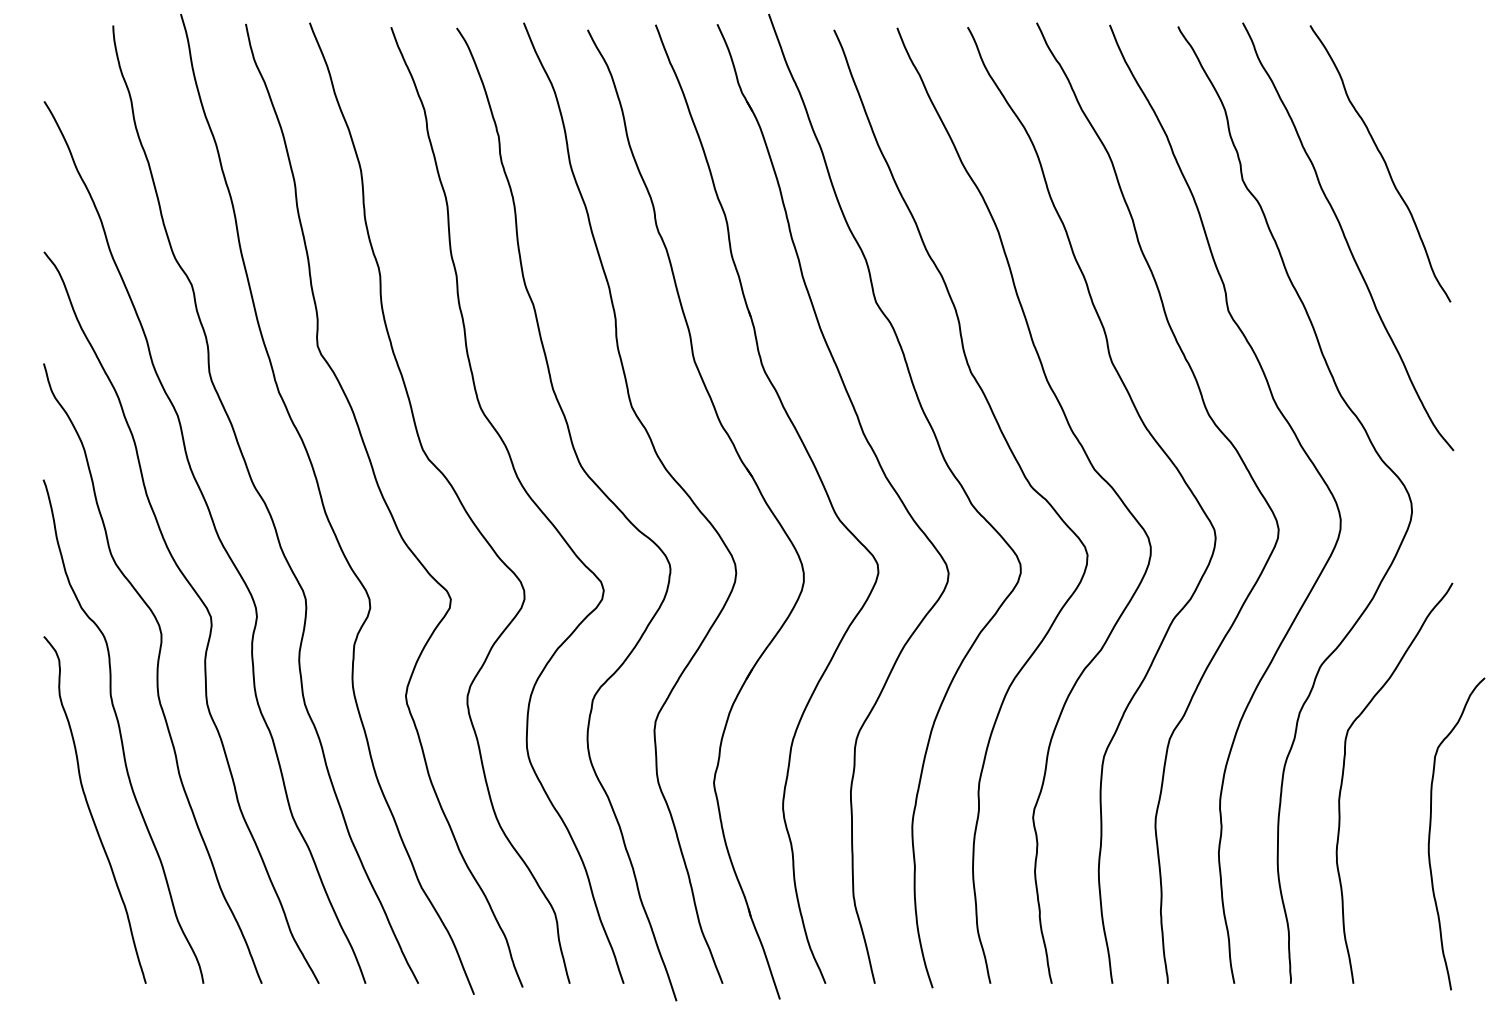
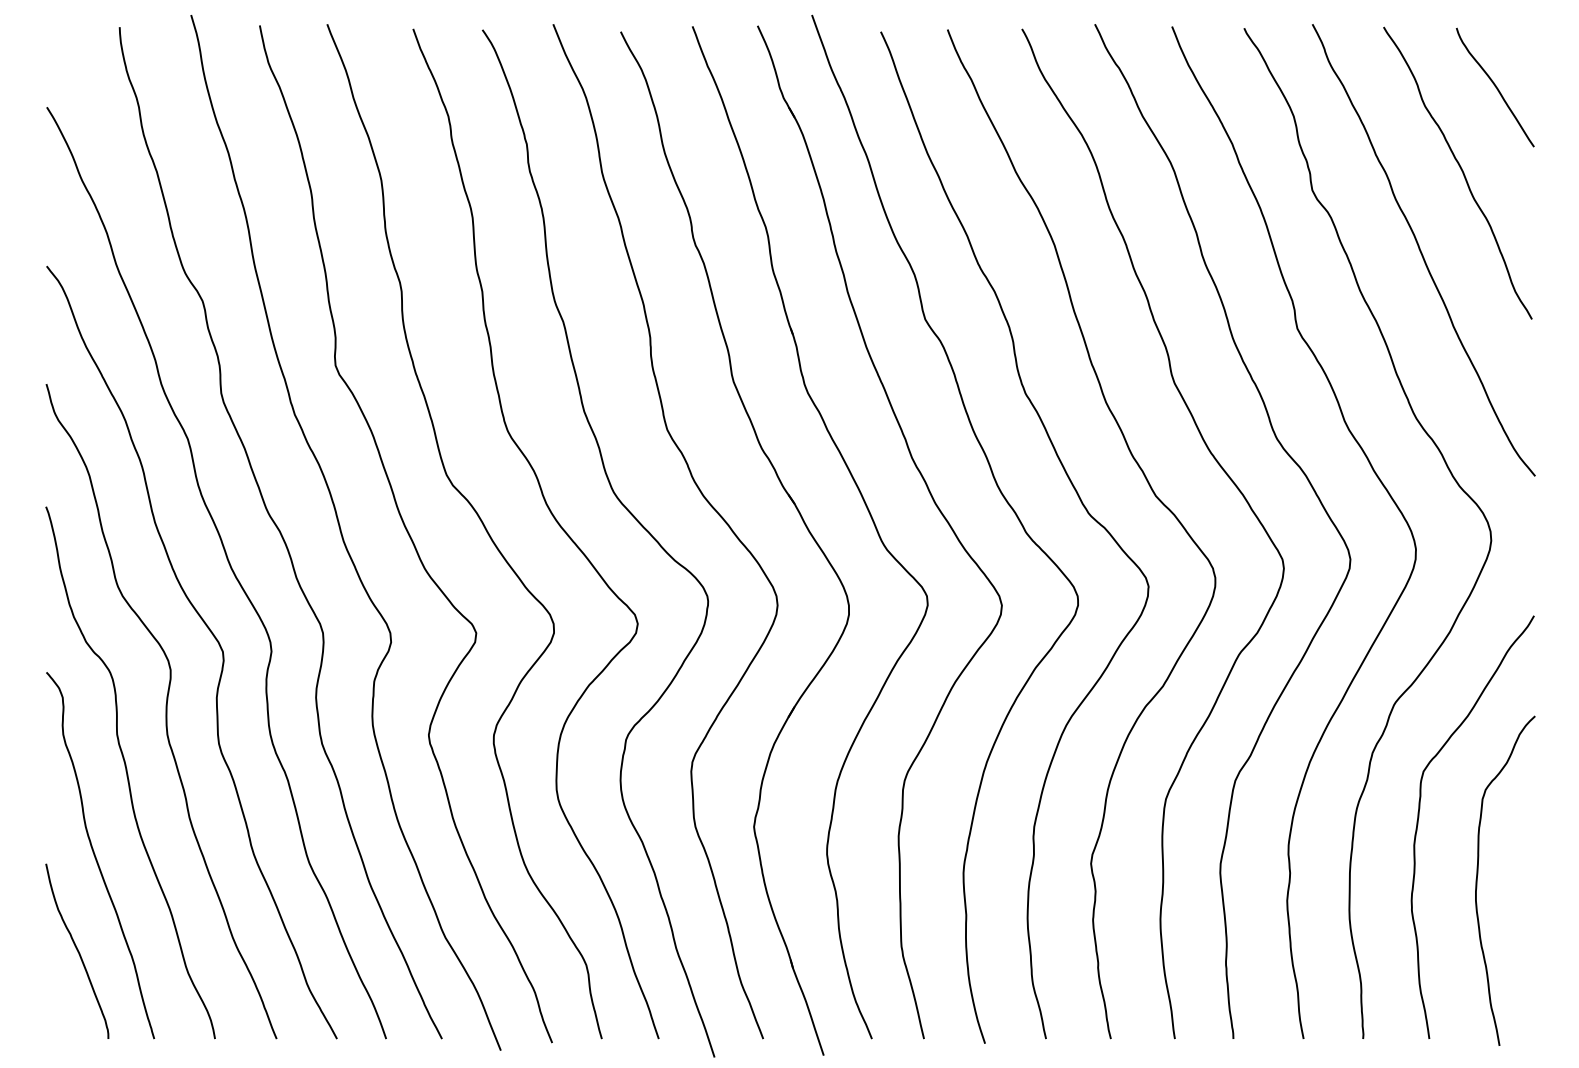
curve: (1416, 82) -> (1495, 87), added
curve: (1431, 827) -> (1478, 874), moved
curve: (73, 899) -> (77, 950), added

